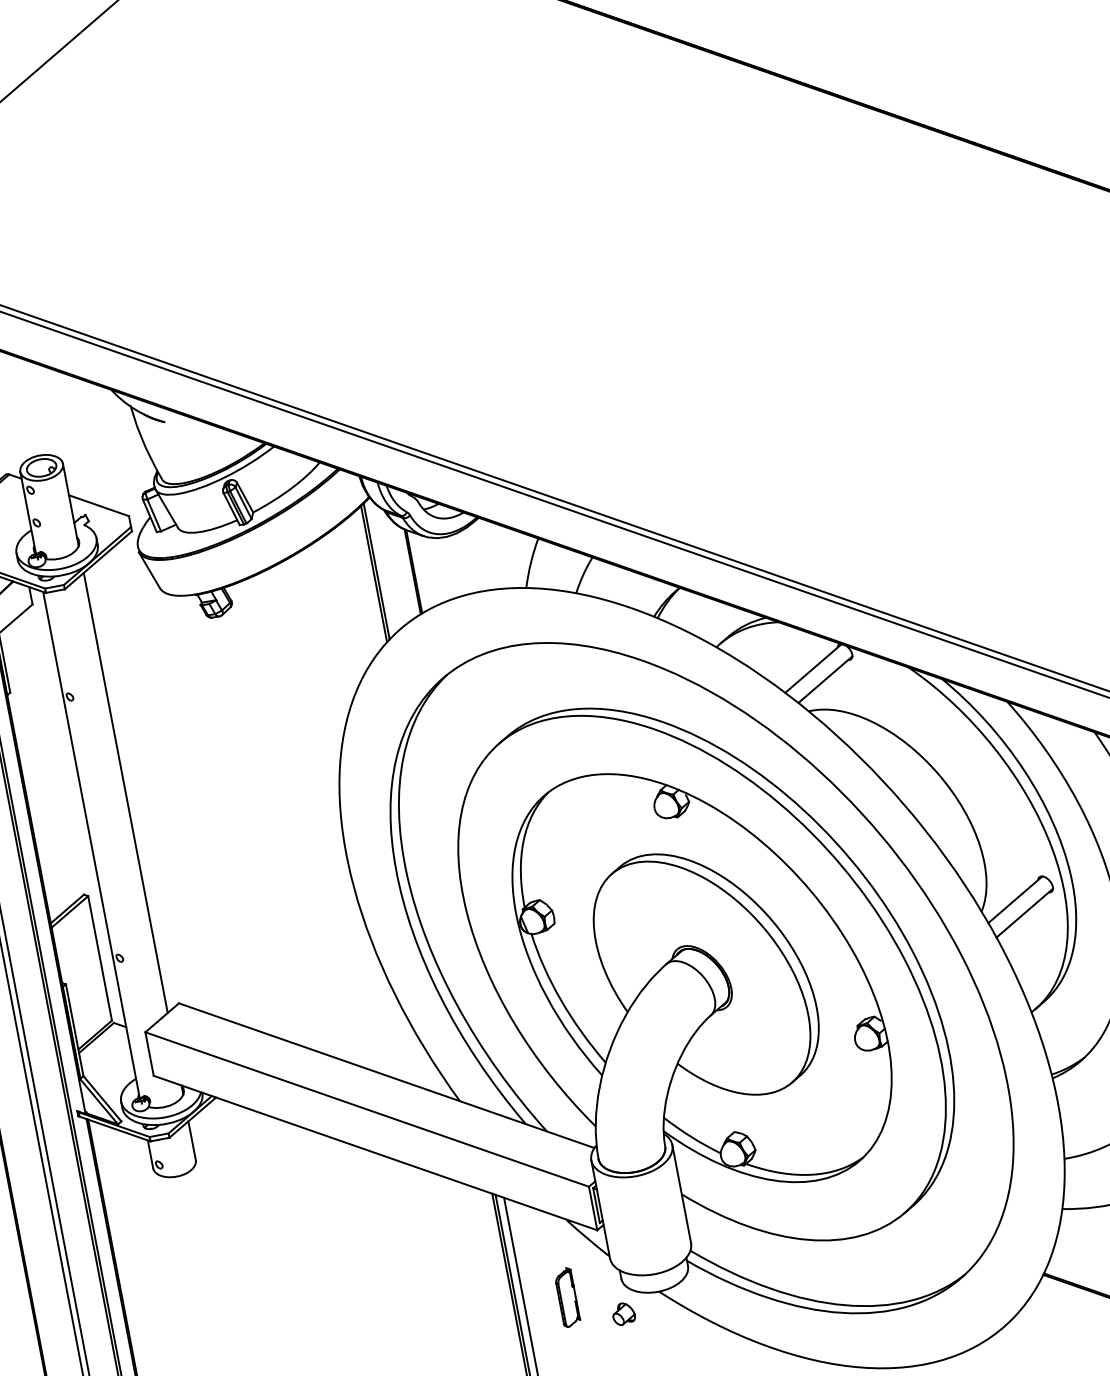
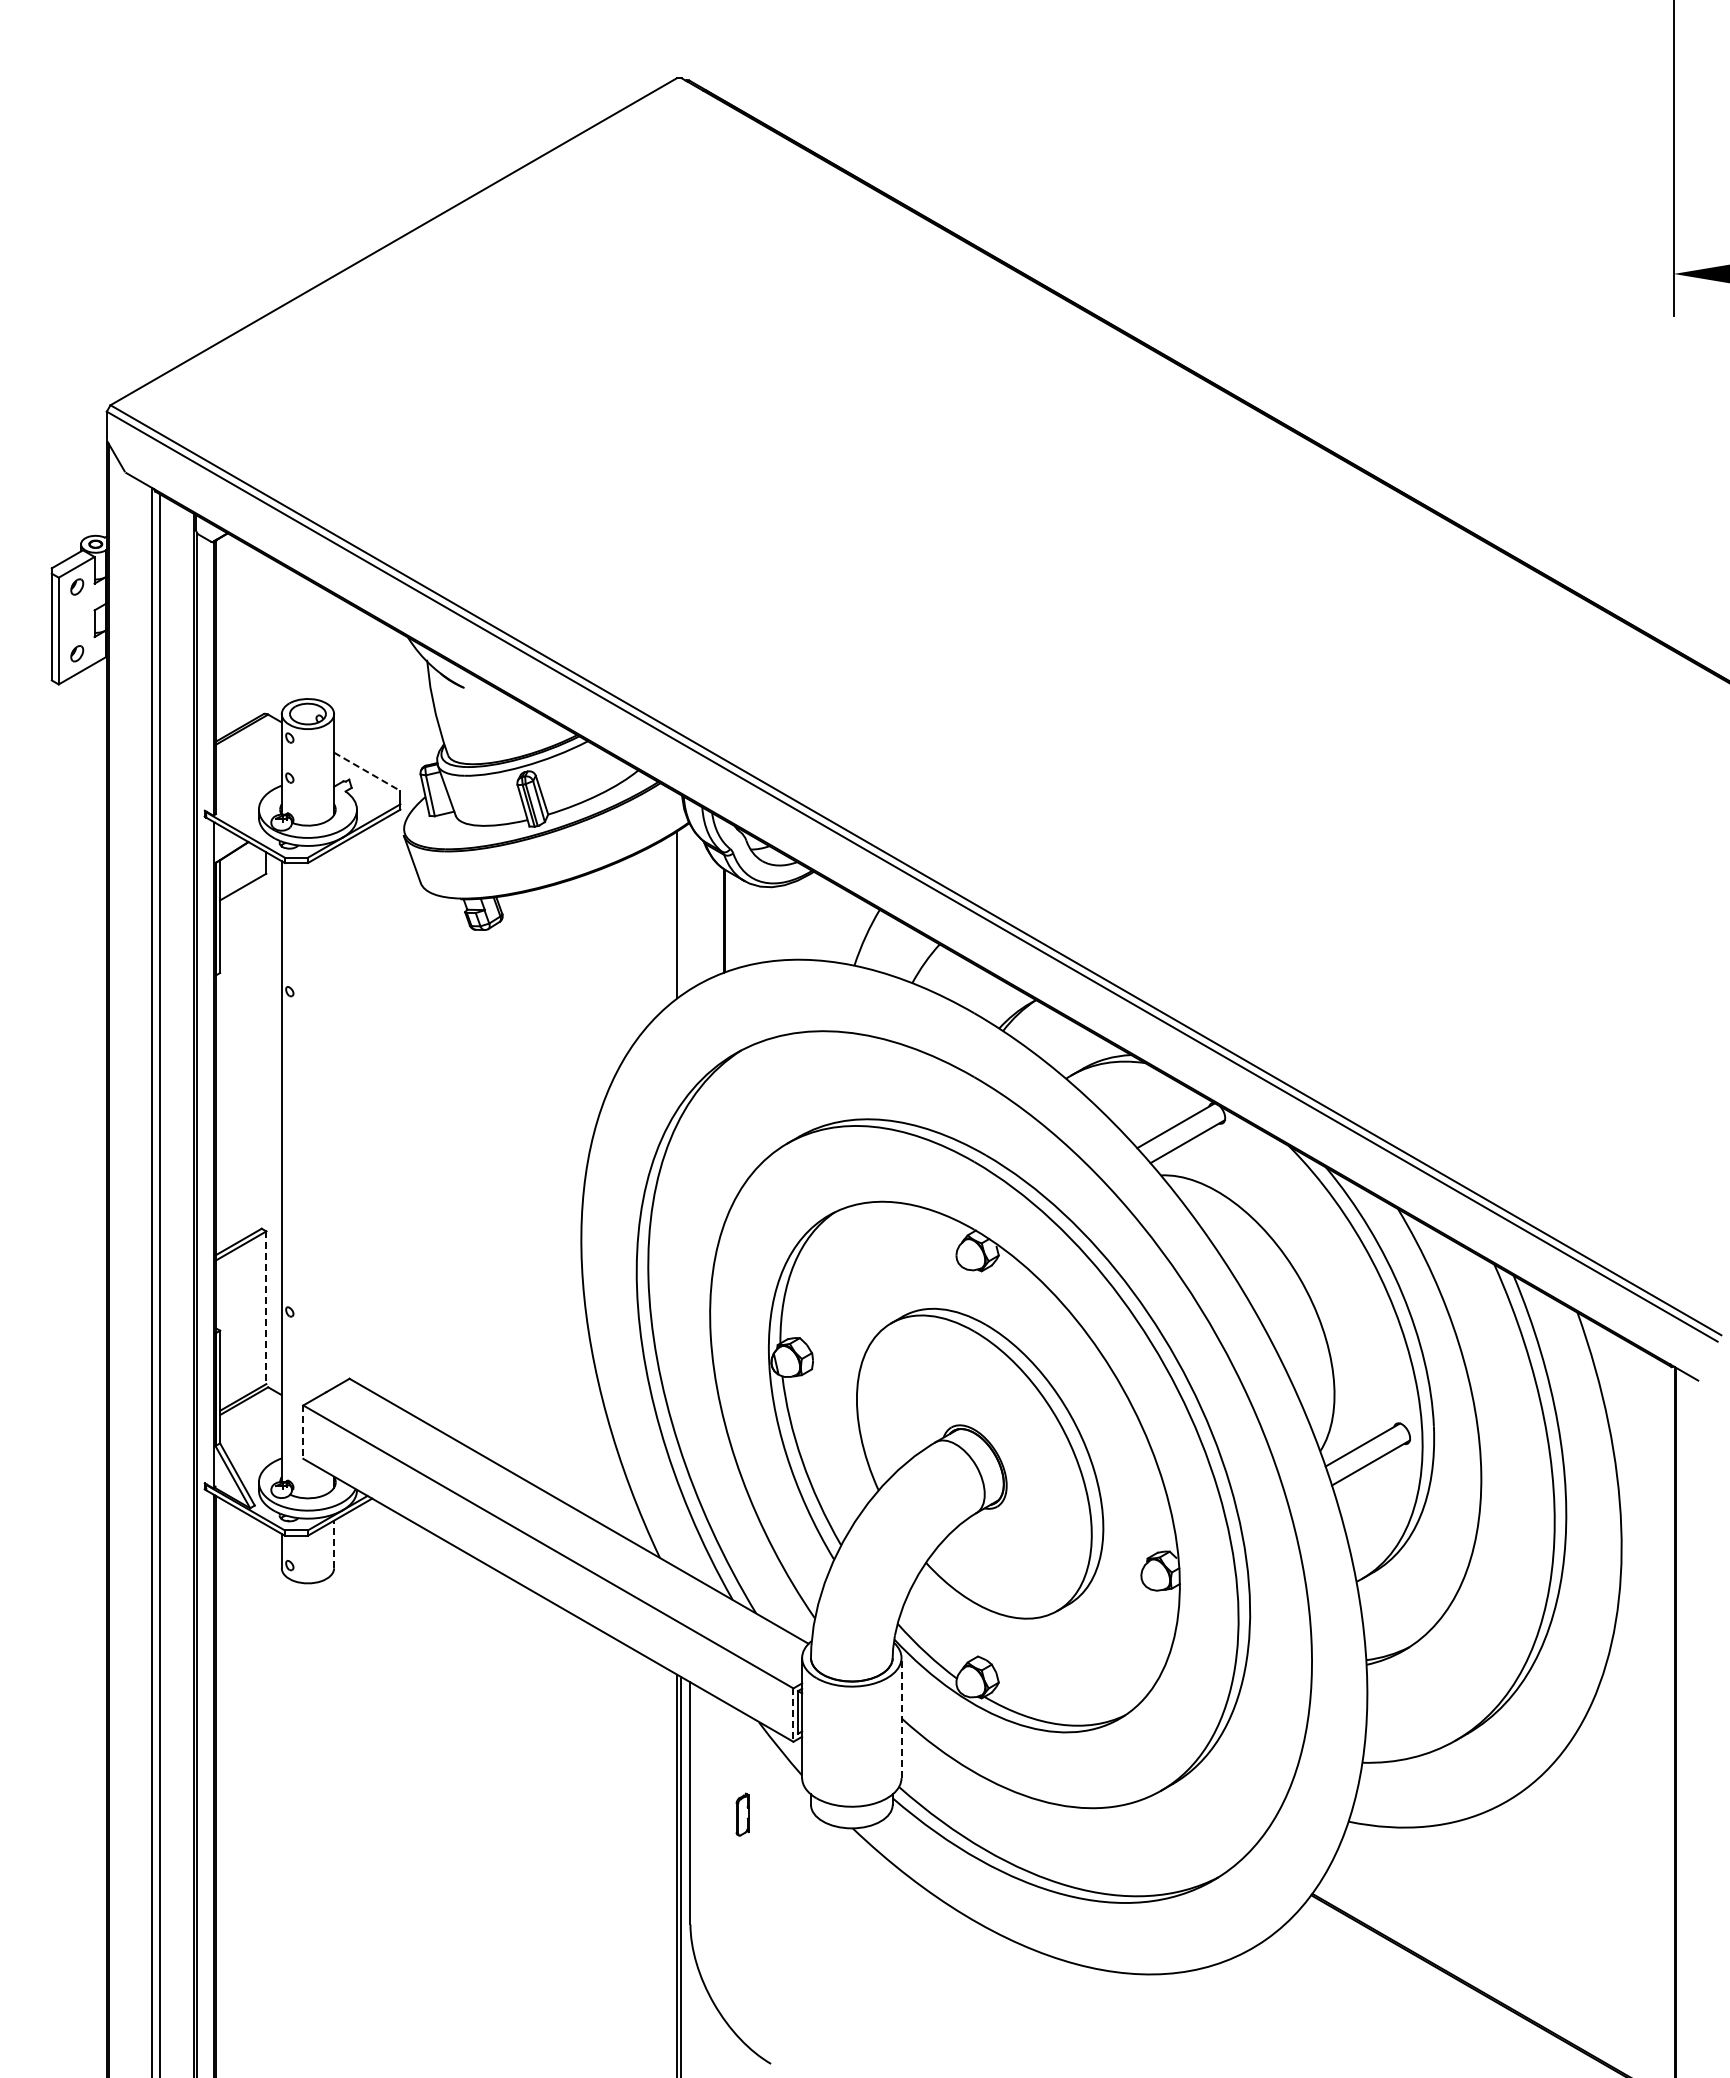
line: (99, 506) -> (367, 772), solid -> dashed
line: (376, 570) -> (681, 911), removed
line: (126, 792) -> (334, 1117), removed
line: (100, 958) -> (266, 1308), solid -> dashed
line: (149, 1054) -> (303, 1432), solid -> dashed
line: (192, 1140) -> (334, 1544), solid -> dashed
line: (681, 1193) -> (901, 1717), solid -> dashed
line: (593, 1208) -> (793, 1715), solid -> dashed
part: (567, 1297) -> (742, 1814), size x0.6
part: (623, 1313) -> (805, 1846), removed

